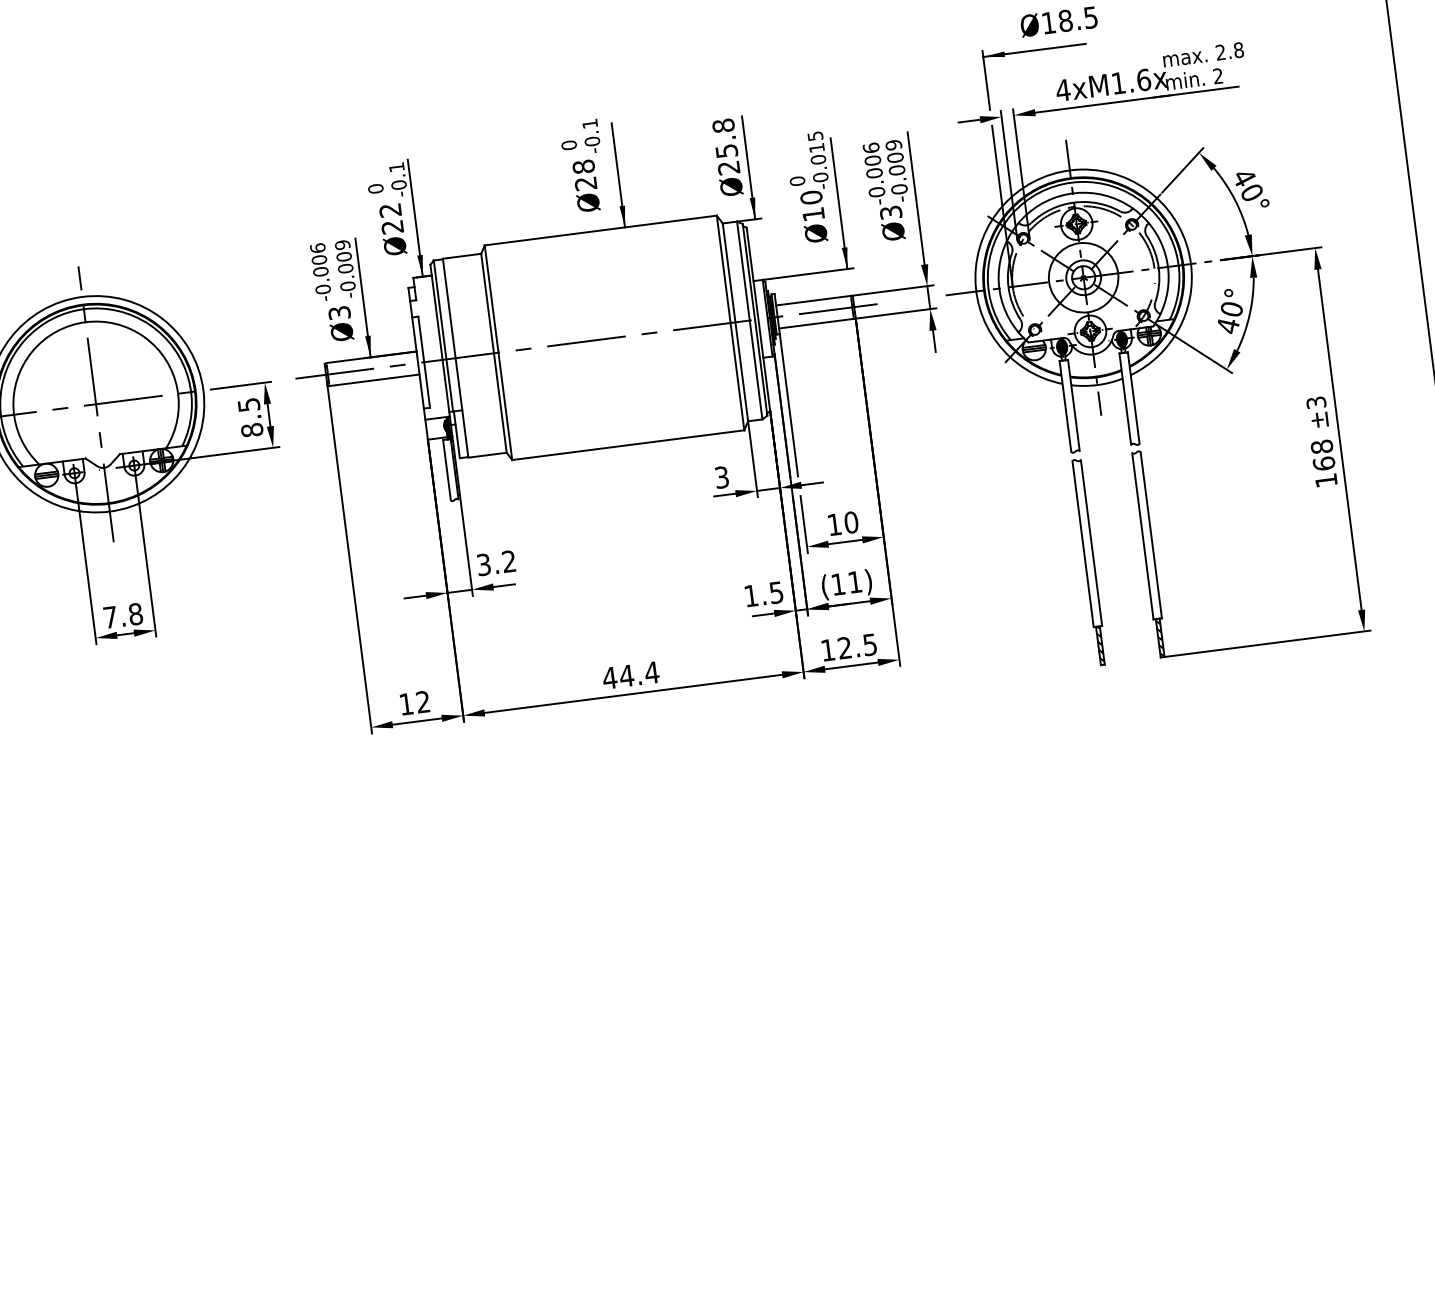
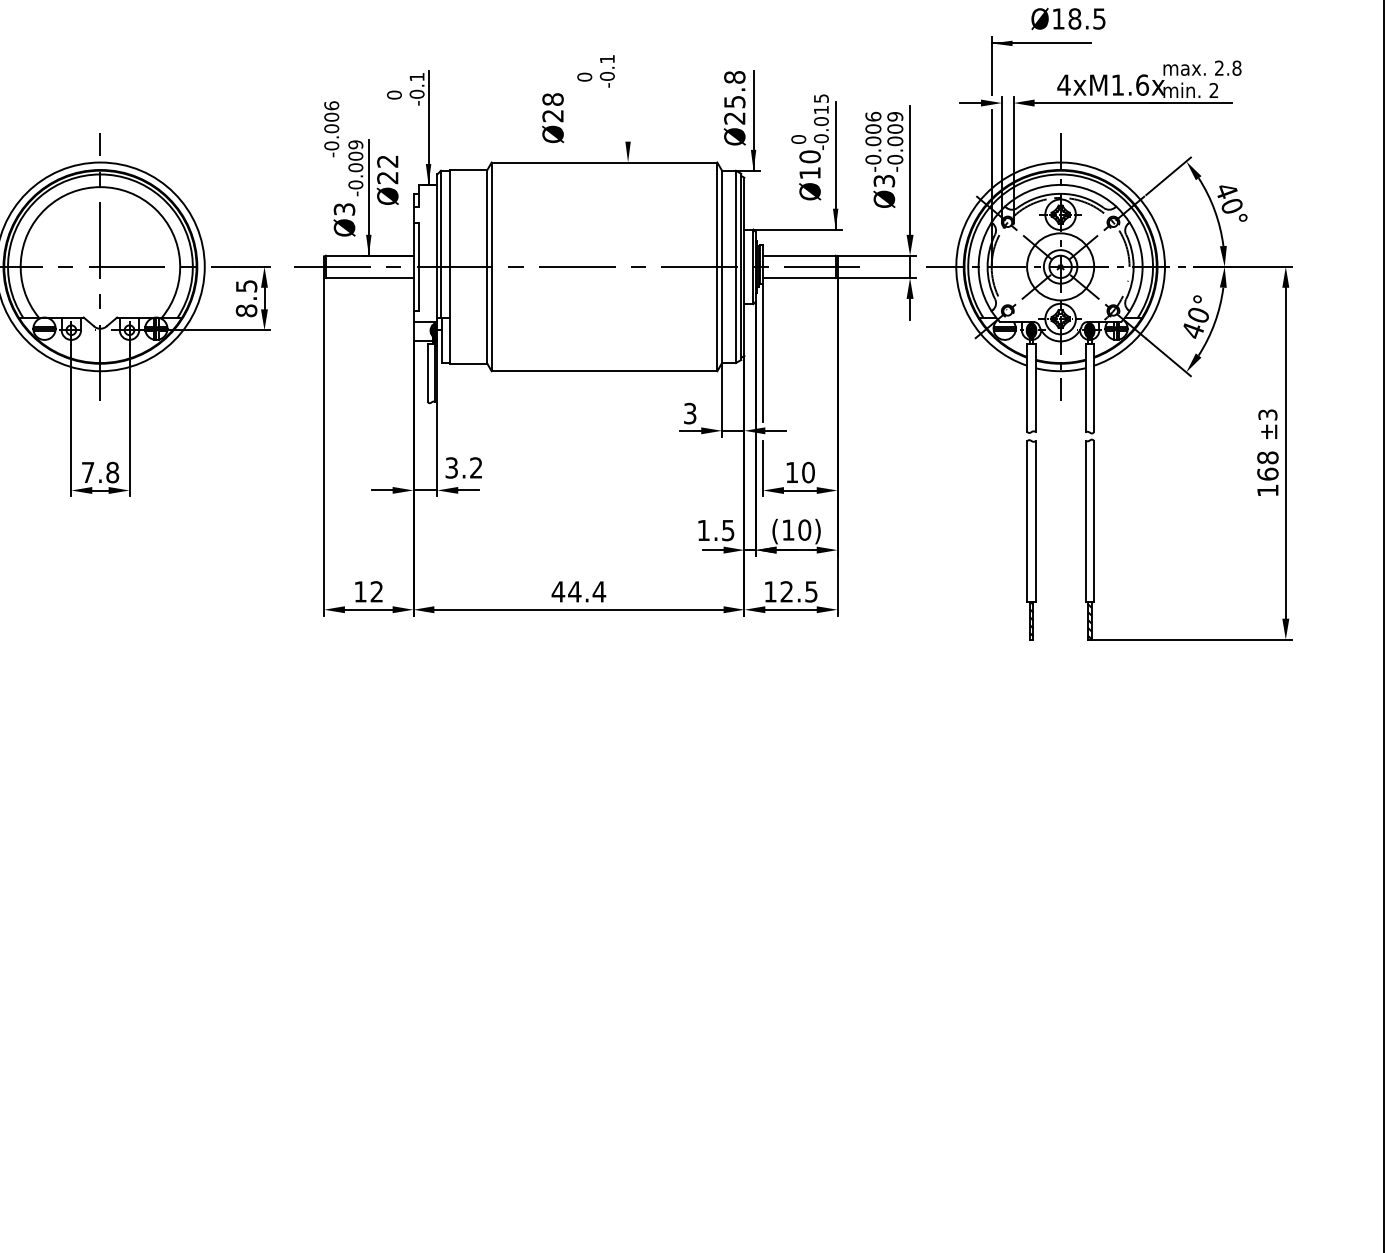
line: (618, 174) -> (628, 111), removed
text: (586, 186) -> (553, 118), moved
text: (392, 229) -> (387, 180), moved
text: (320, 272) -> (331, 129), moved
text: (854, 581) -> (804, 529), (11) -> (10)

